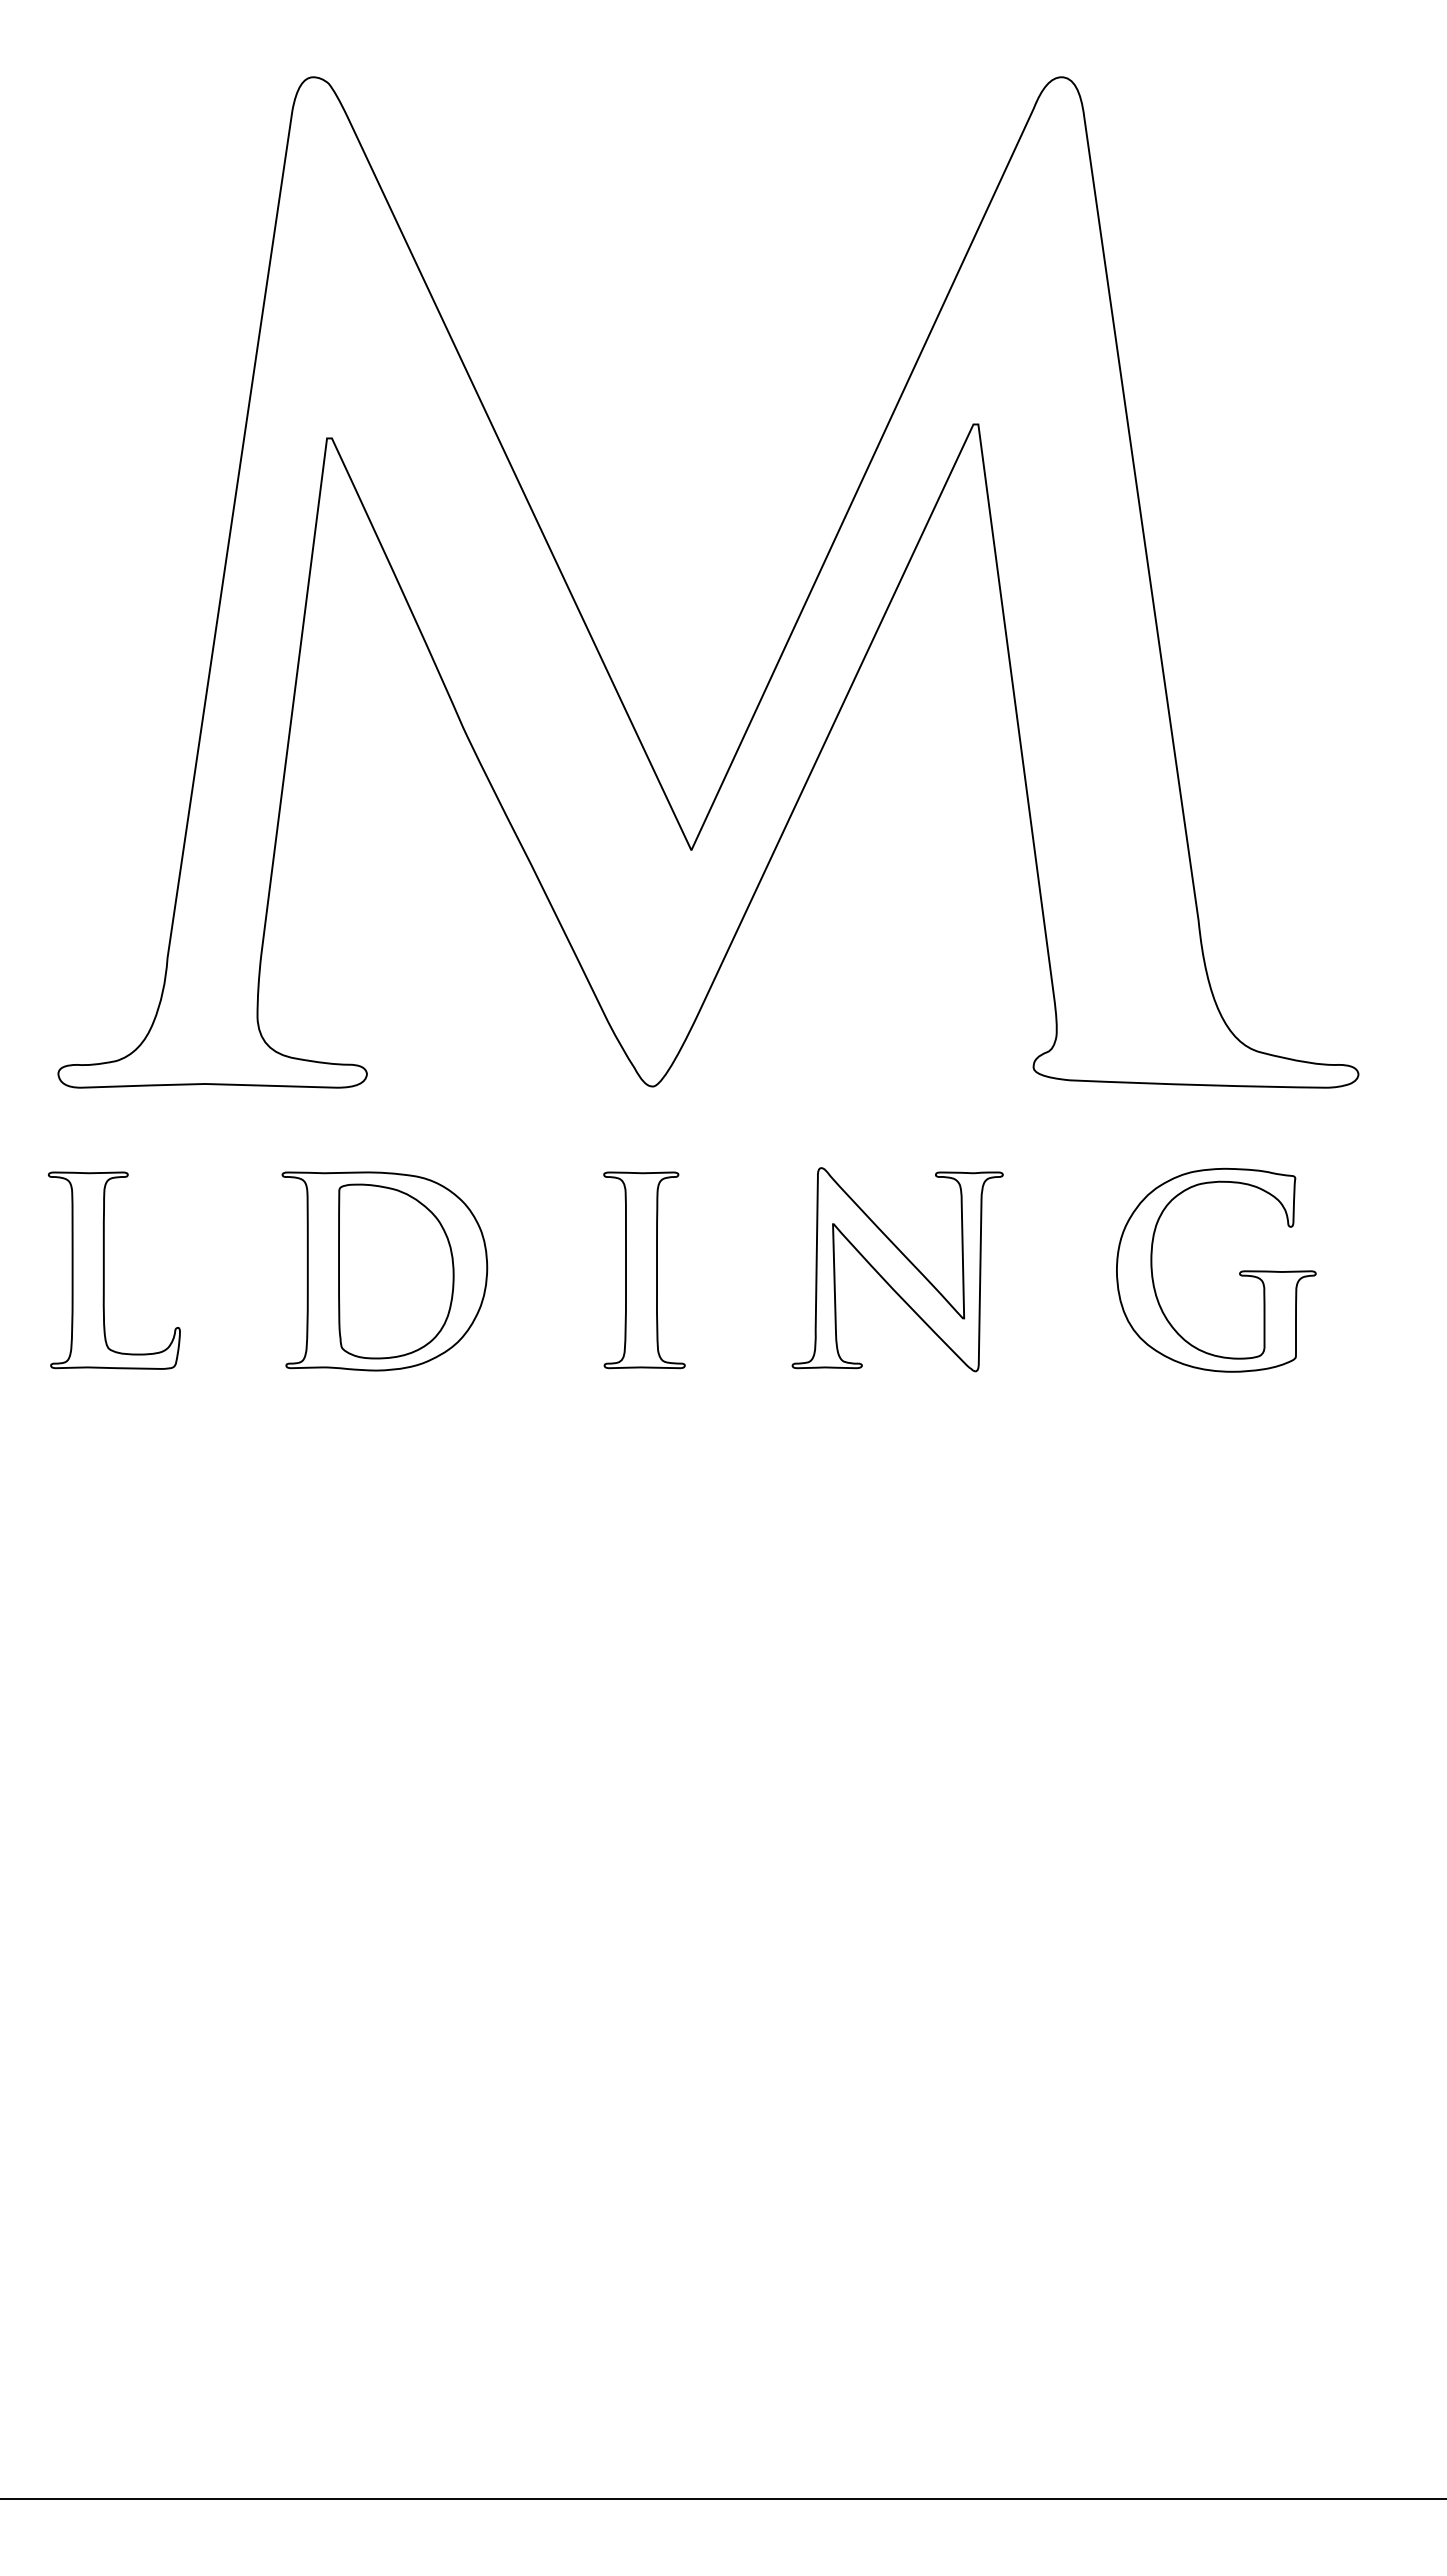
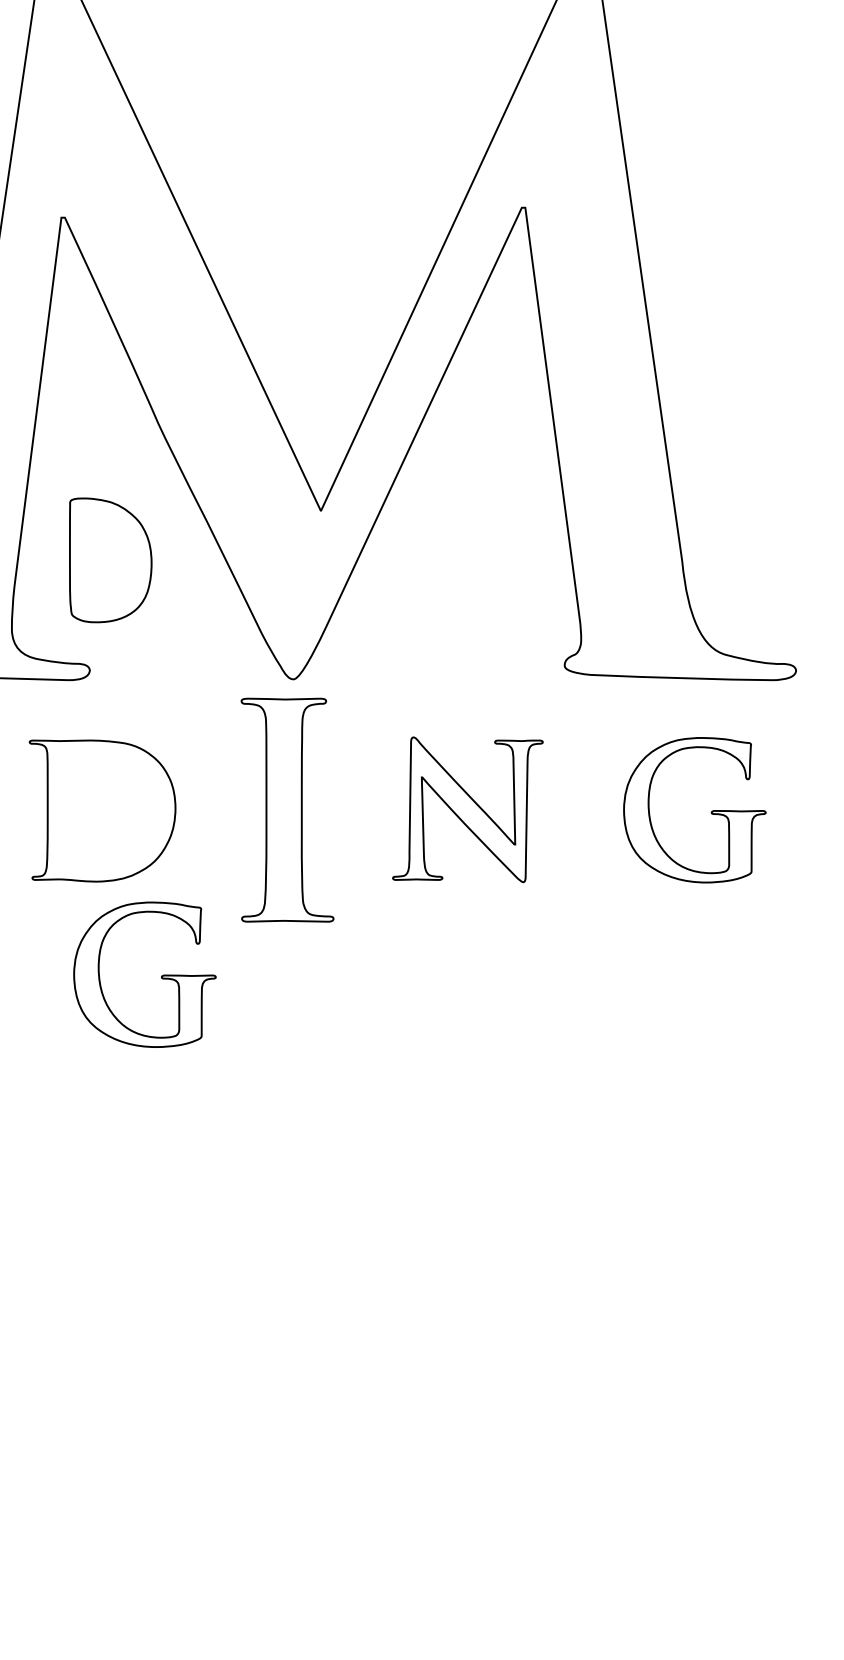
part: (644, 1270) -> (287, 810), size x1.6
part: (396, 1271) -> (110, 560), moved
part: (467, 1503) -> (161, 976), added

